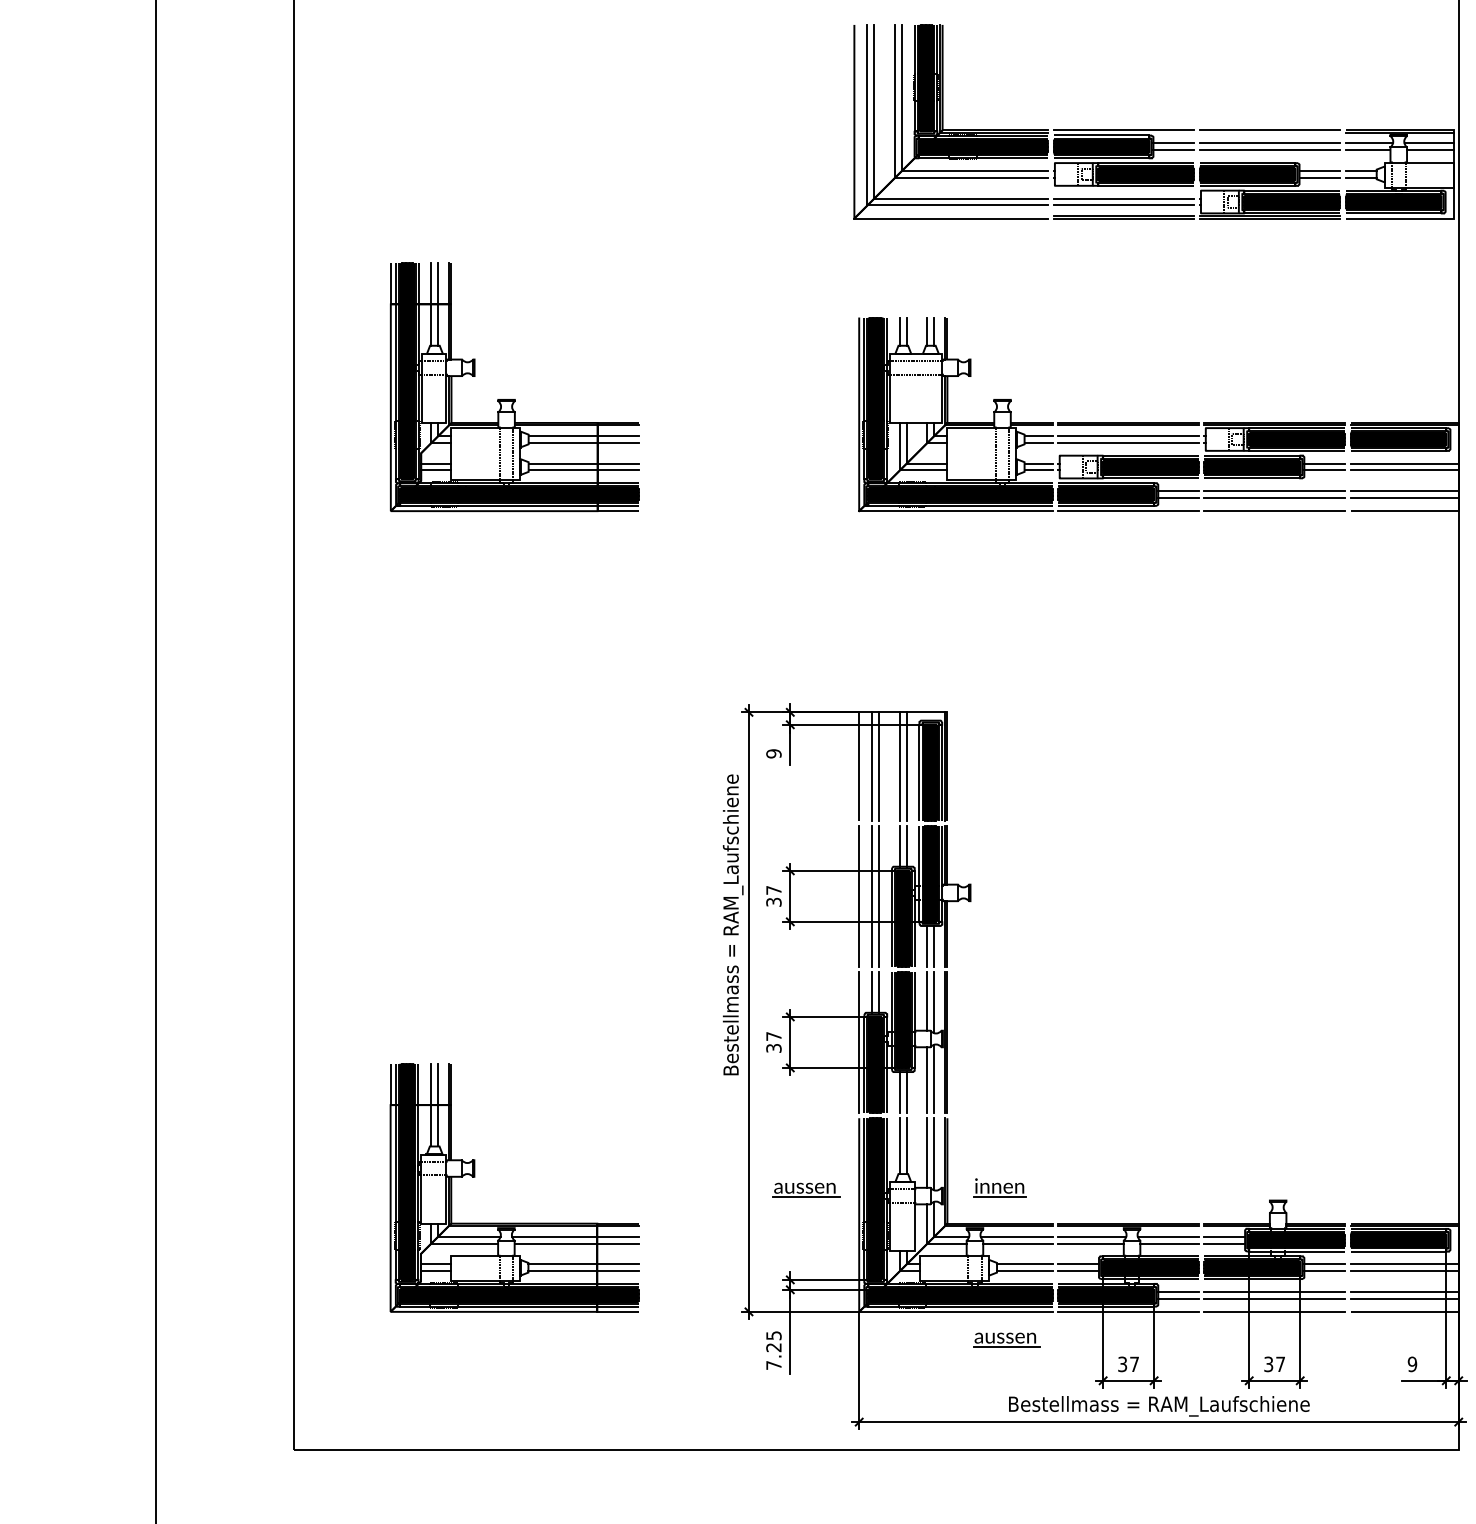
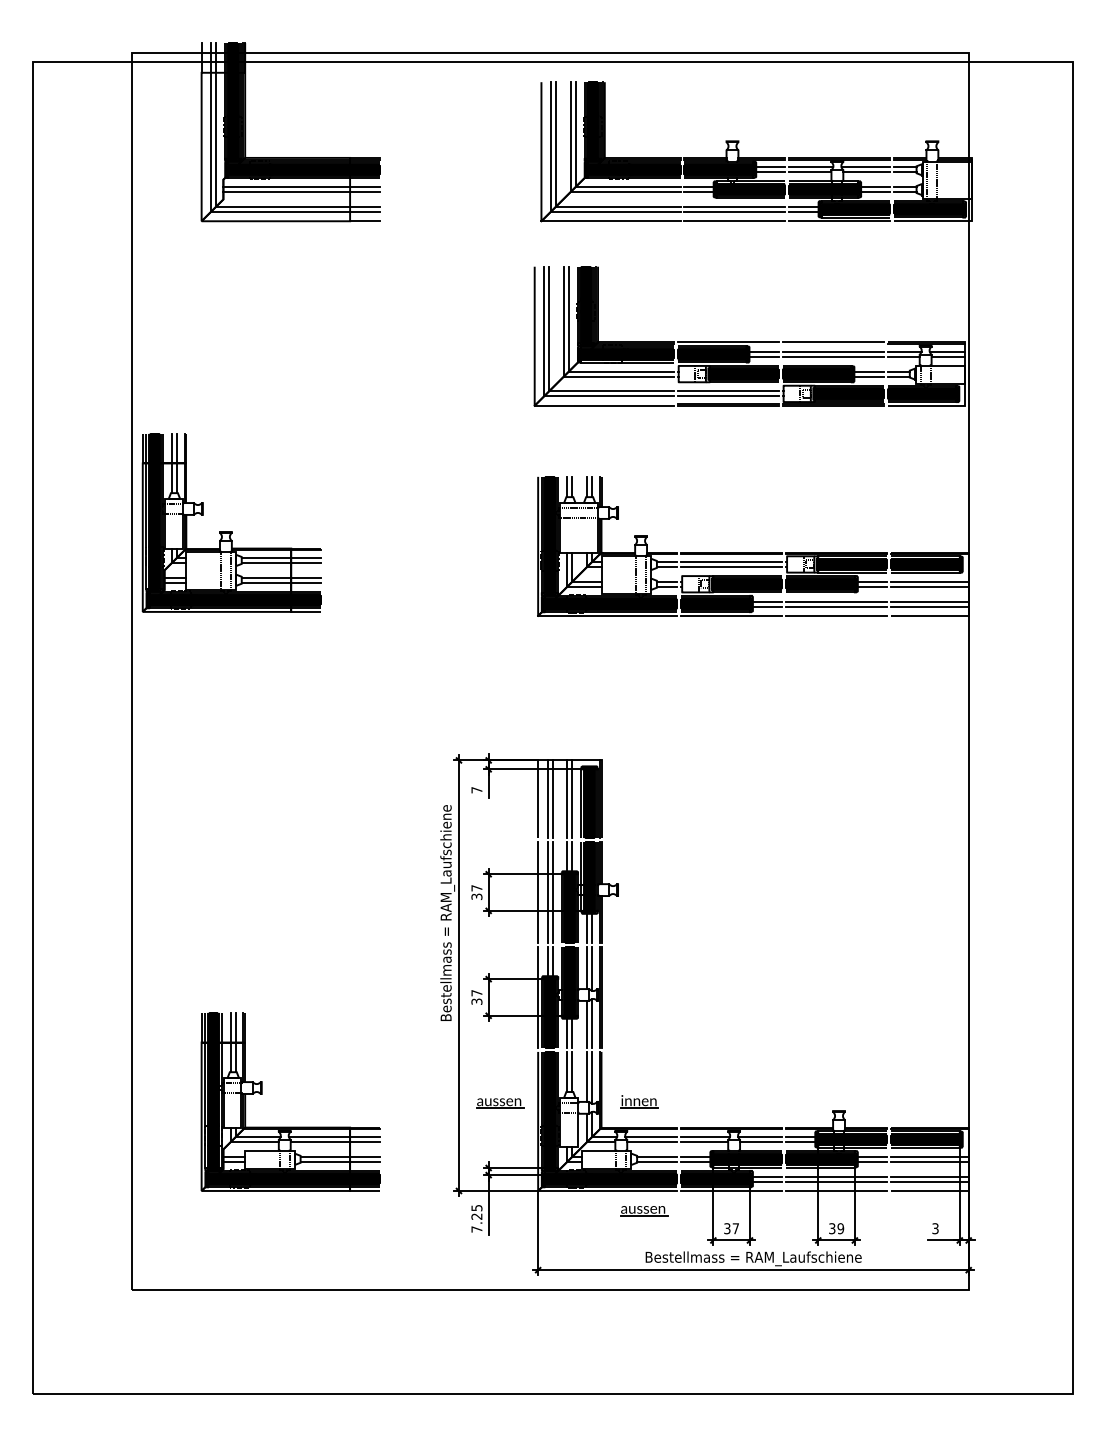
part: (514, 399) -> (231, 531), moved
text: (773, 754) -> (476, 790), 9 -> 7
text: (1280, 1364) -> (840, 1228), 37 -> 39
text: (1412, 1364) -> (935, 1228), 9 -> 3

